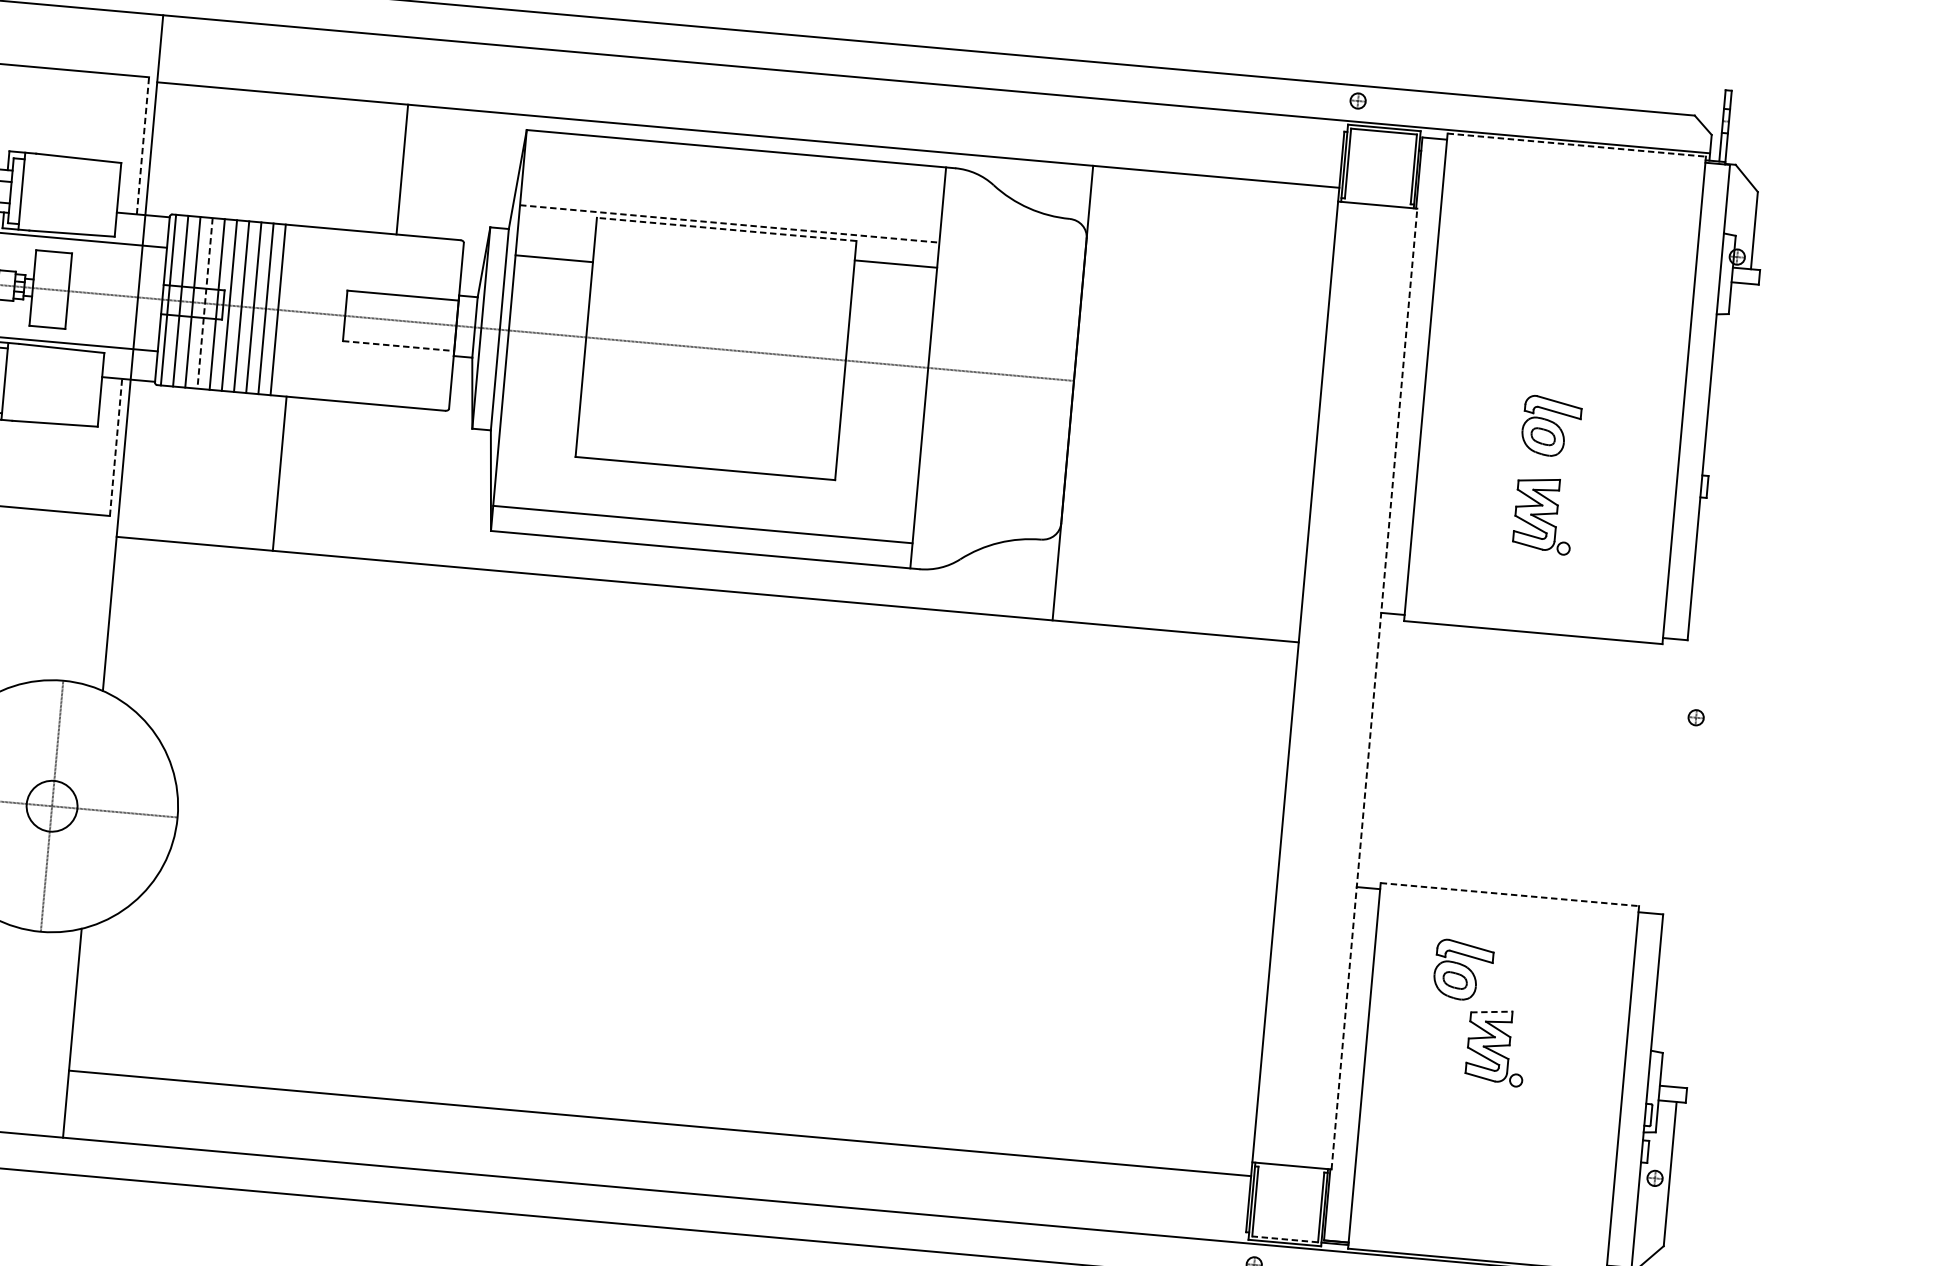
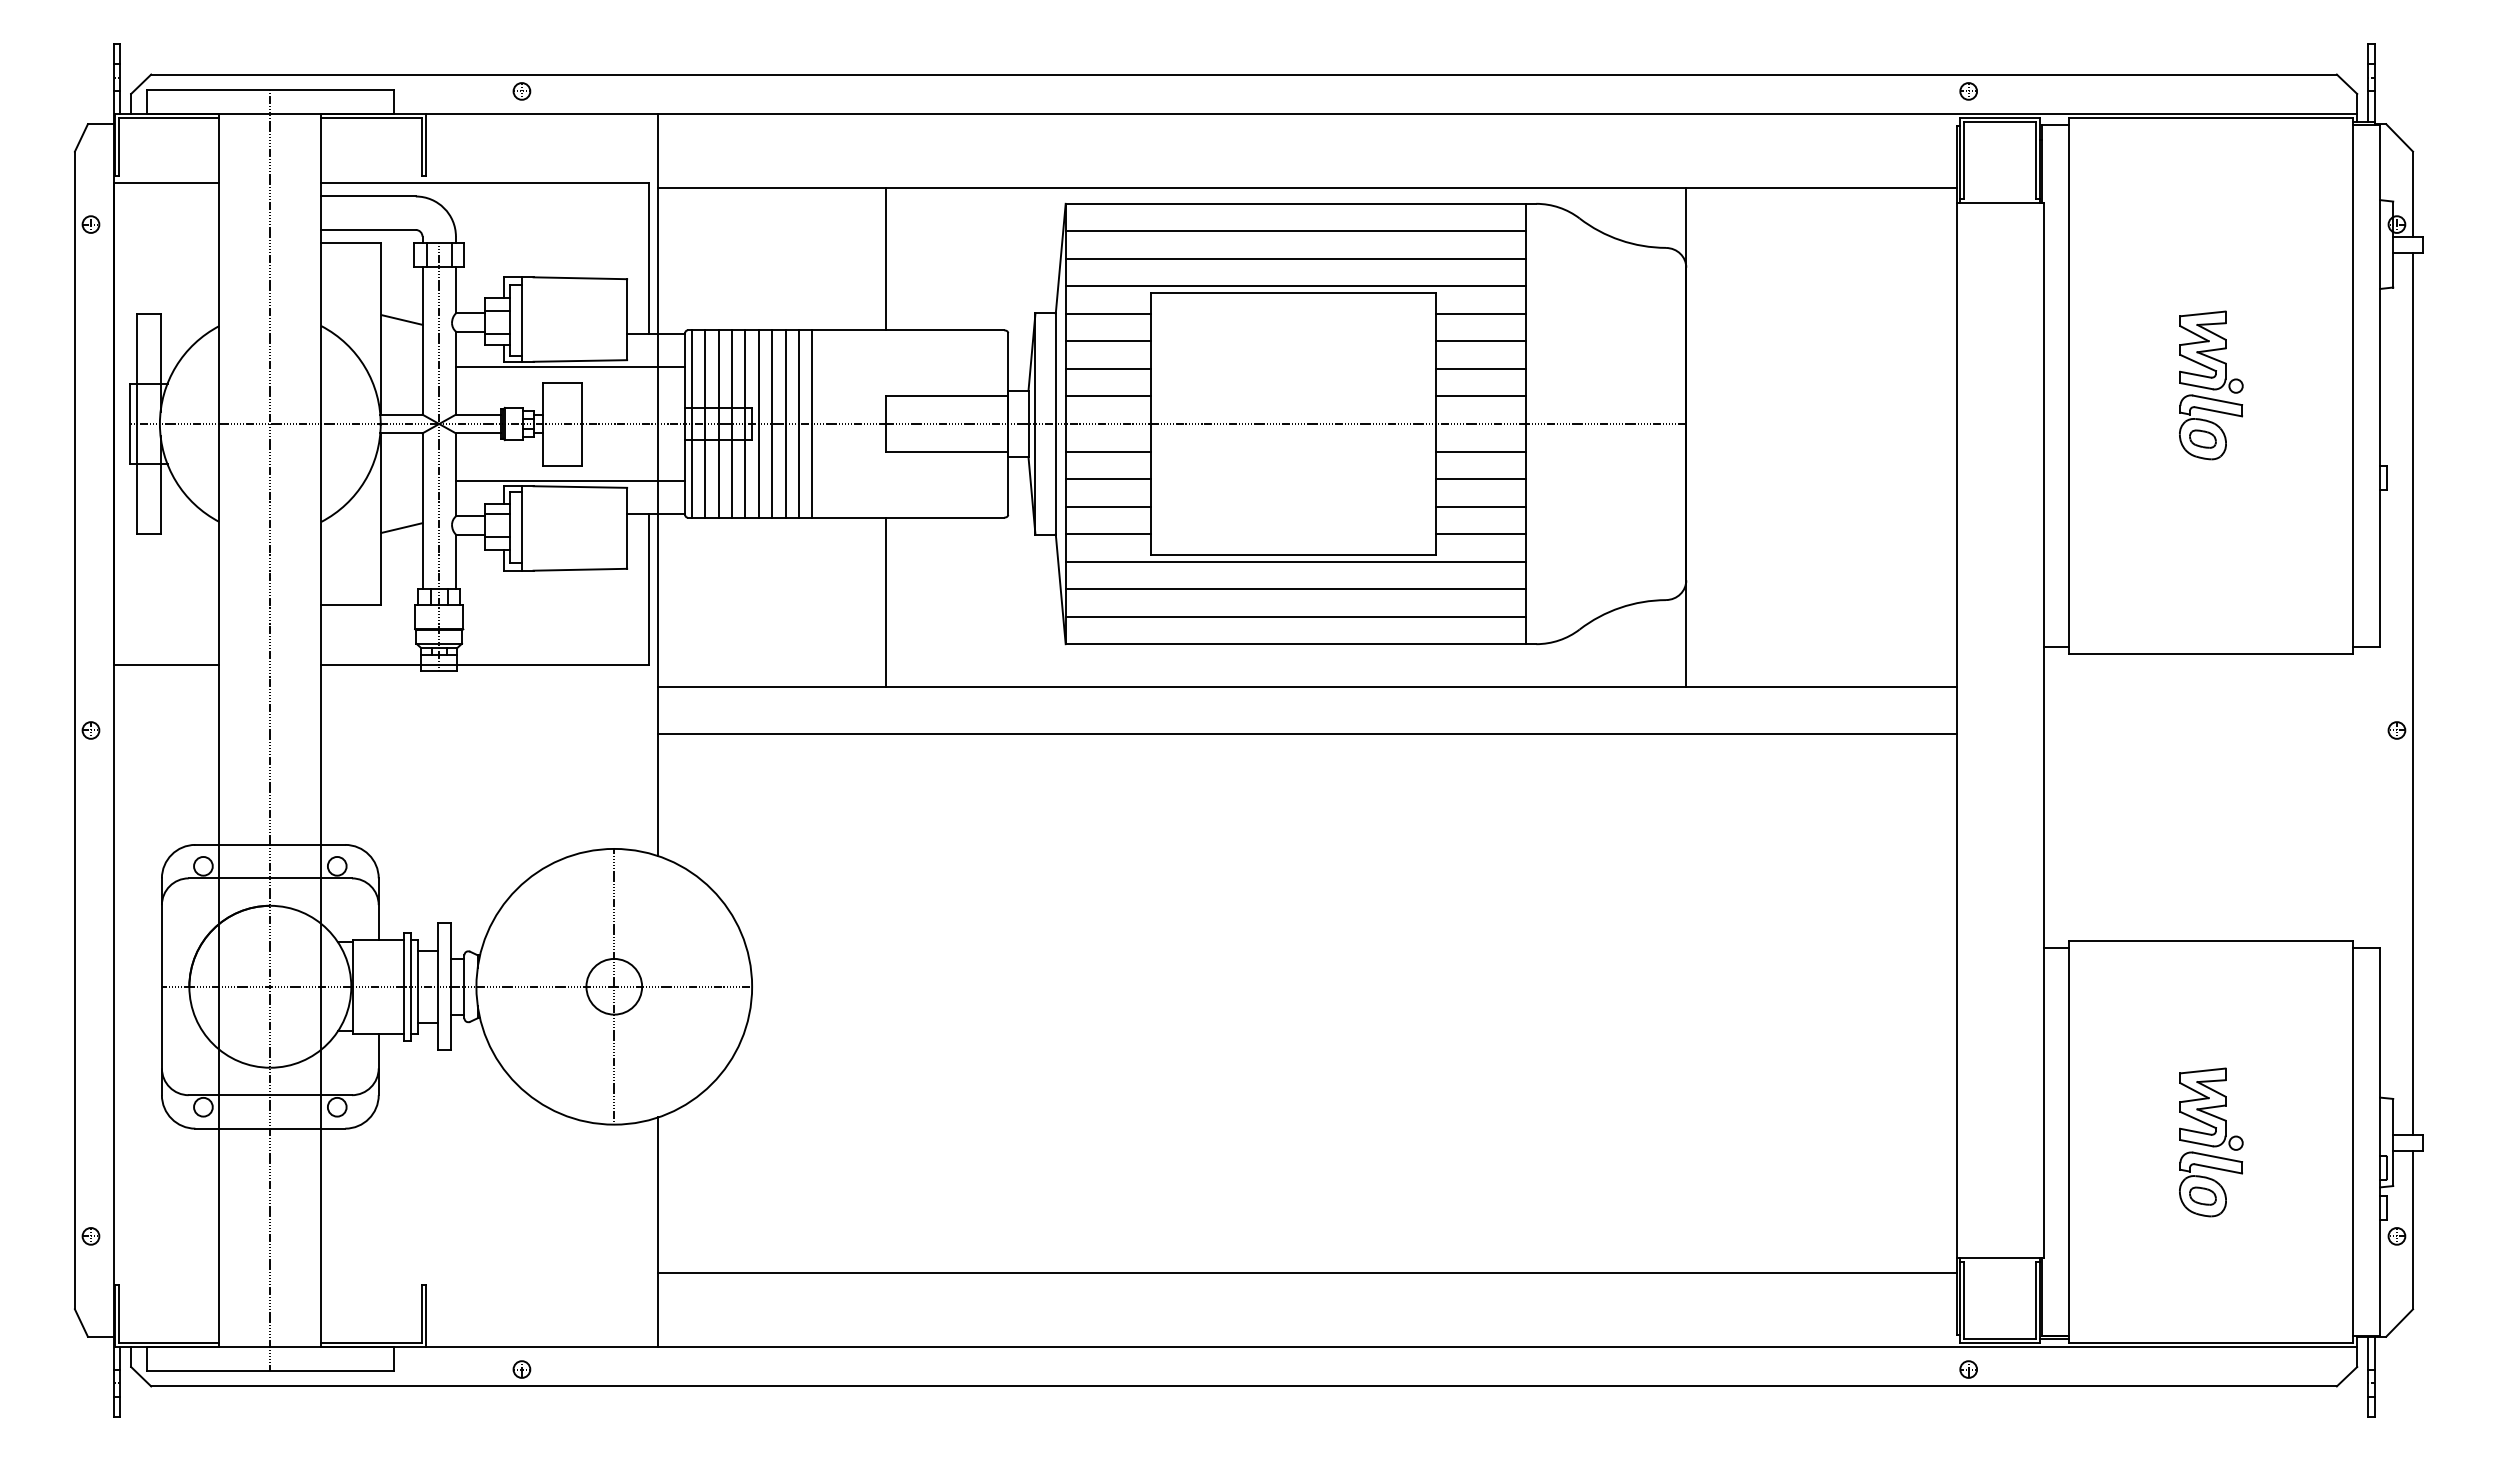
line: (143, 145) -> (649, 257), dashed -> solid
line: (1577, 145) -> (2211, 118), dashed -> solid
line: (401, 169) -> (885, 258), moved
line: (733, 173) -> (1295, 231), added
line: (731, 198) -> (1295, 258), added
line: (730, 224) -> (1296, 286), dashed -> solid
line: (726, 229) -> (1293, 292), dashed -> solid
line: (555, 234) -> (1107, 314), added
line: (551, 284) -> (1107, 369), added
line: (893, 289) -> (1480, 341), added
line: (205, 303) -> (732, 424), dashed -> solid
line: (549, 308) -> (1107, 396), added
line: (891, 314) -> (1480, 369), added
line: (888, 339) -> (1480, 396), added
line: (399, 345) -> (947, 451), dashed -> solid
line: (544, 358) -> (1107, 451), added
line: (542, 384) -> (1107, 479), added
line: (884, 389) -> (1480, 451), added
line: (540, 409) -> (1107, 506), added
line: (882, 414) -> (1480, 479), added
line: (537, 434) -> (1107, 534), added
line: (879, 439) -> (1480, 506), added
line: (116, 447) -> (649, 589), dashed -> solid
line: (877, 464) -> (1480, 534), added
line: (279, 473) -> (885, 602), moved
line: (706, 474) -> (1295, 561), added
line: (704, 499) -> (1295, 589), added
part: (1544, 515) -> (2211, 351), moved
line: (703, 631) -> (1307, 733), added
line: (1714, 685) -> (2413, 693), added
line: (1374, 689) -> (2043, 730), dashed -> solid
line: (1510, 894) -> (2211, 941), dashed -> solid
part: (1463, 970) -> (2211, 1184), moved
line: (1491, 1011) -> (2202, 1070), dashed -> solid
line: (1284, 1239) -> (1999, 1338), dashed -> solid

